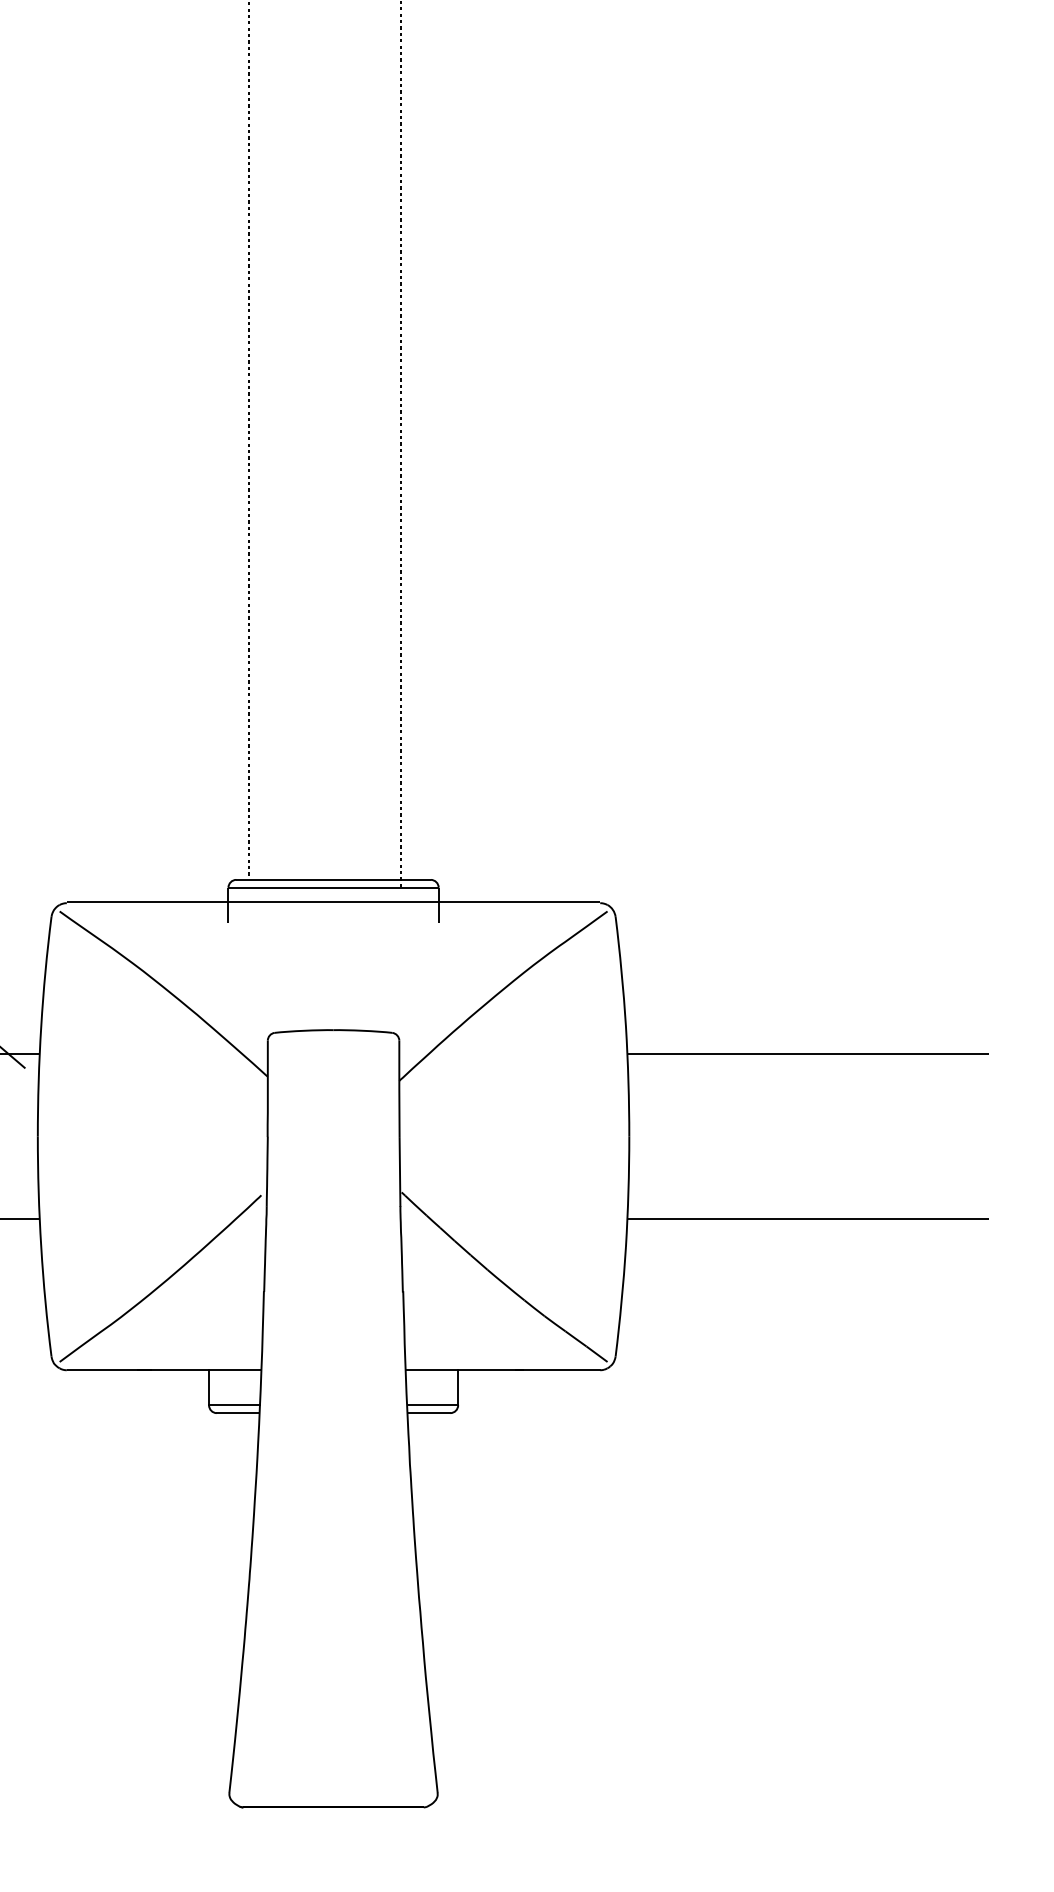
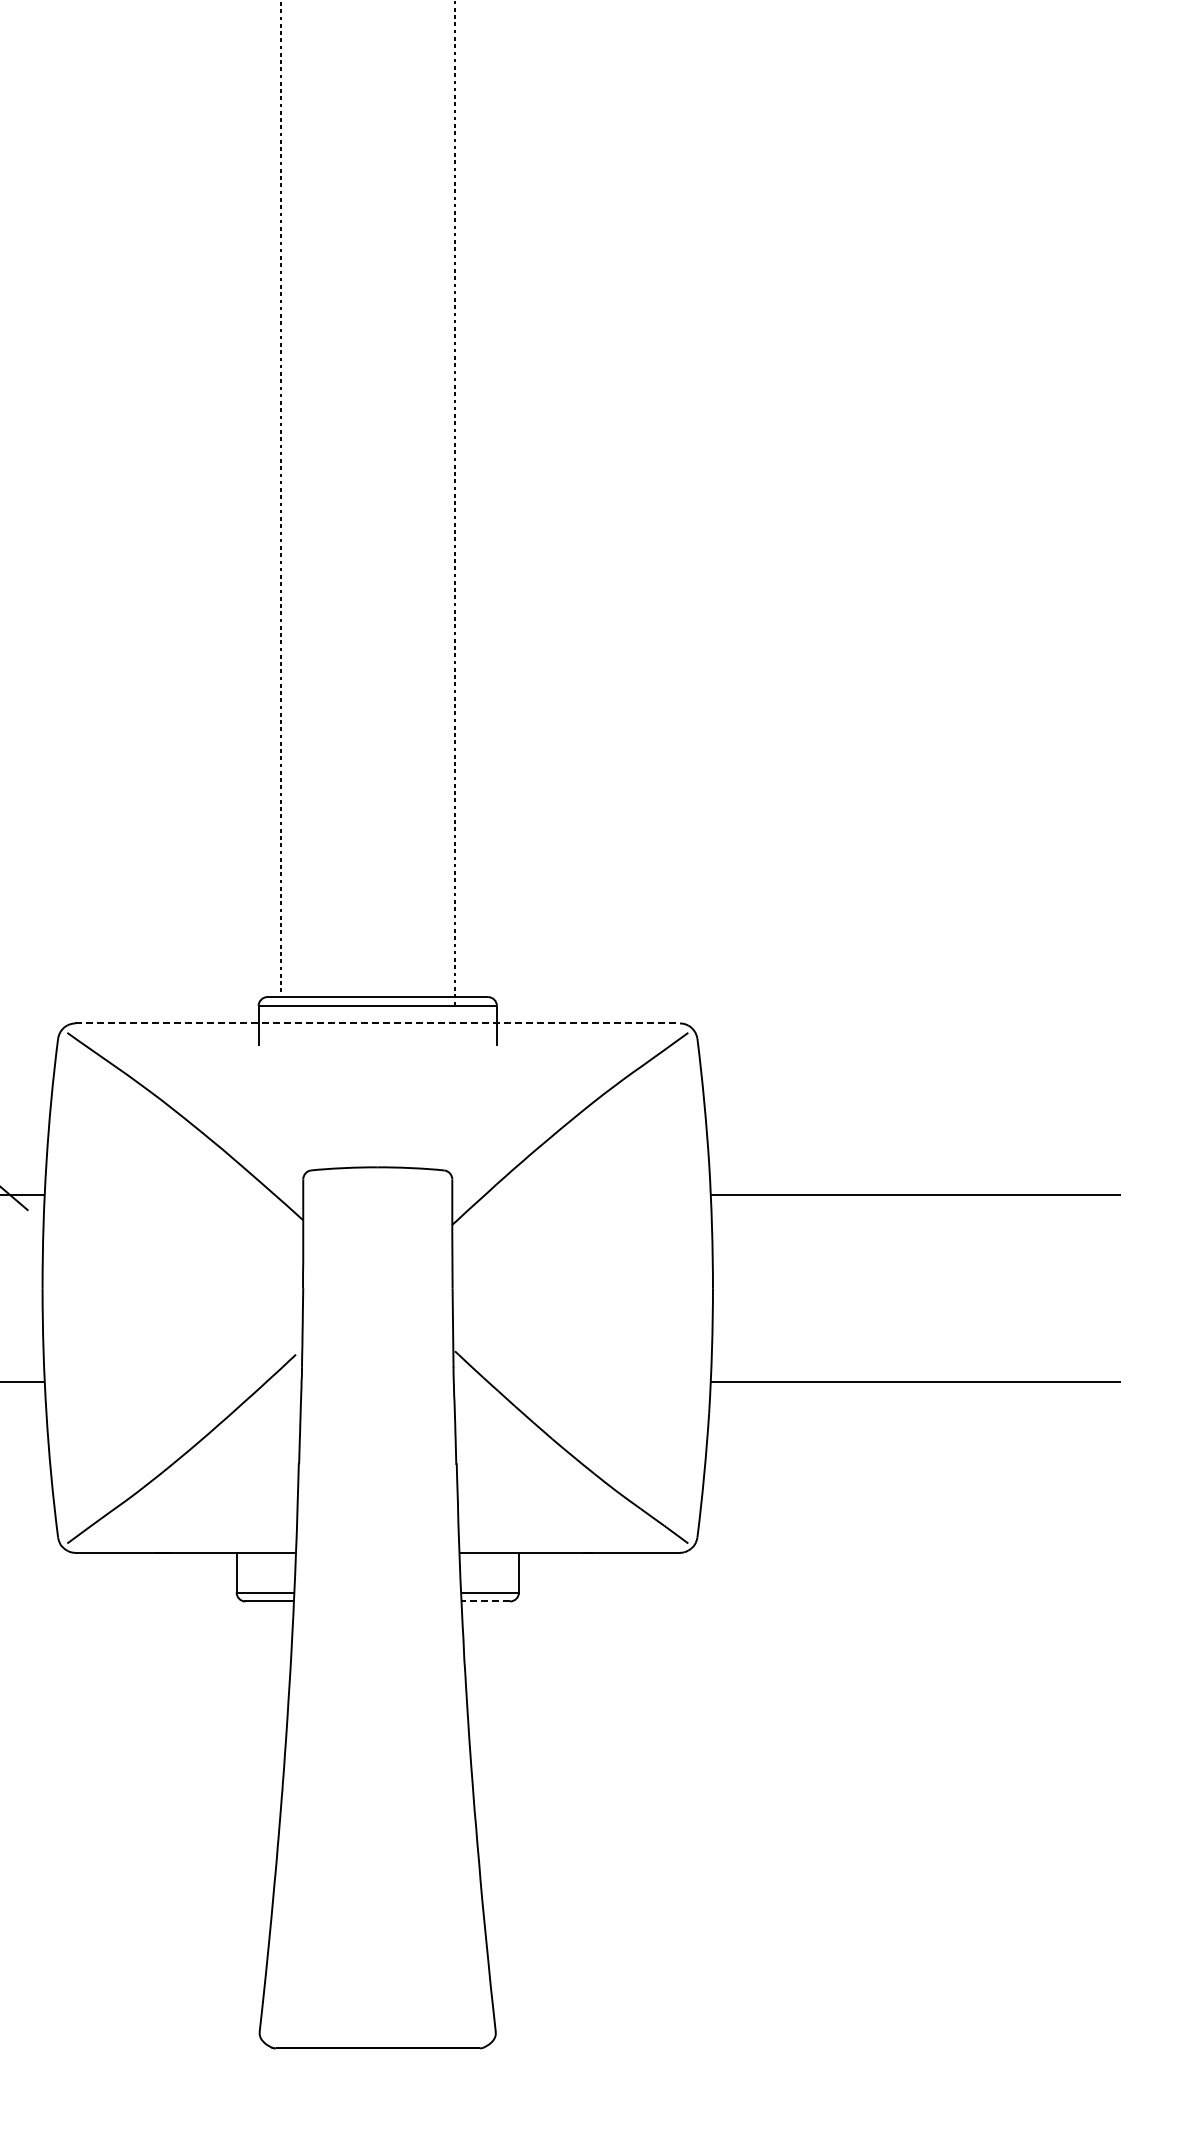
line: (334, 902) -> (378, 1022), solid -> dashed
line: (428, 1413) -> (485, 1601), solid -> dashed

